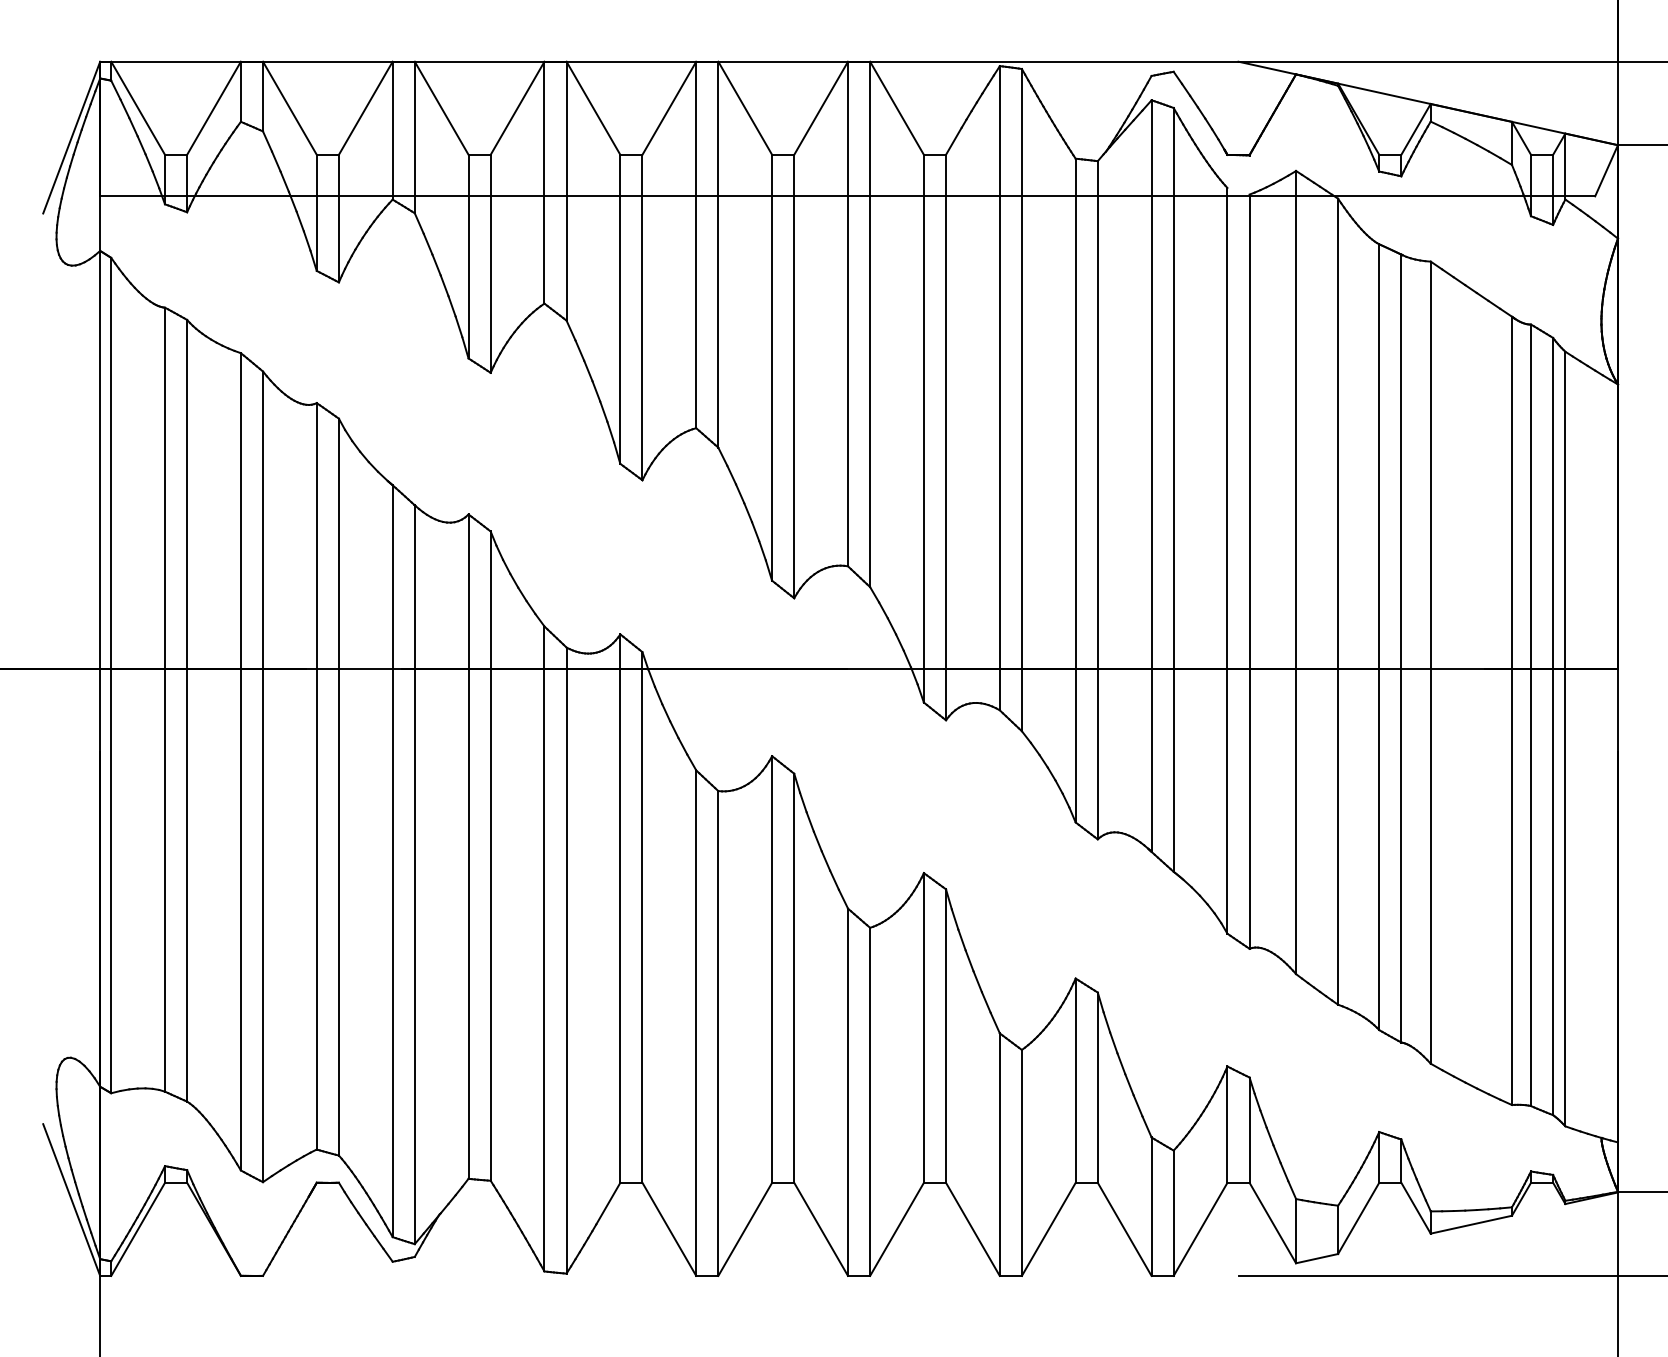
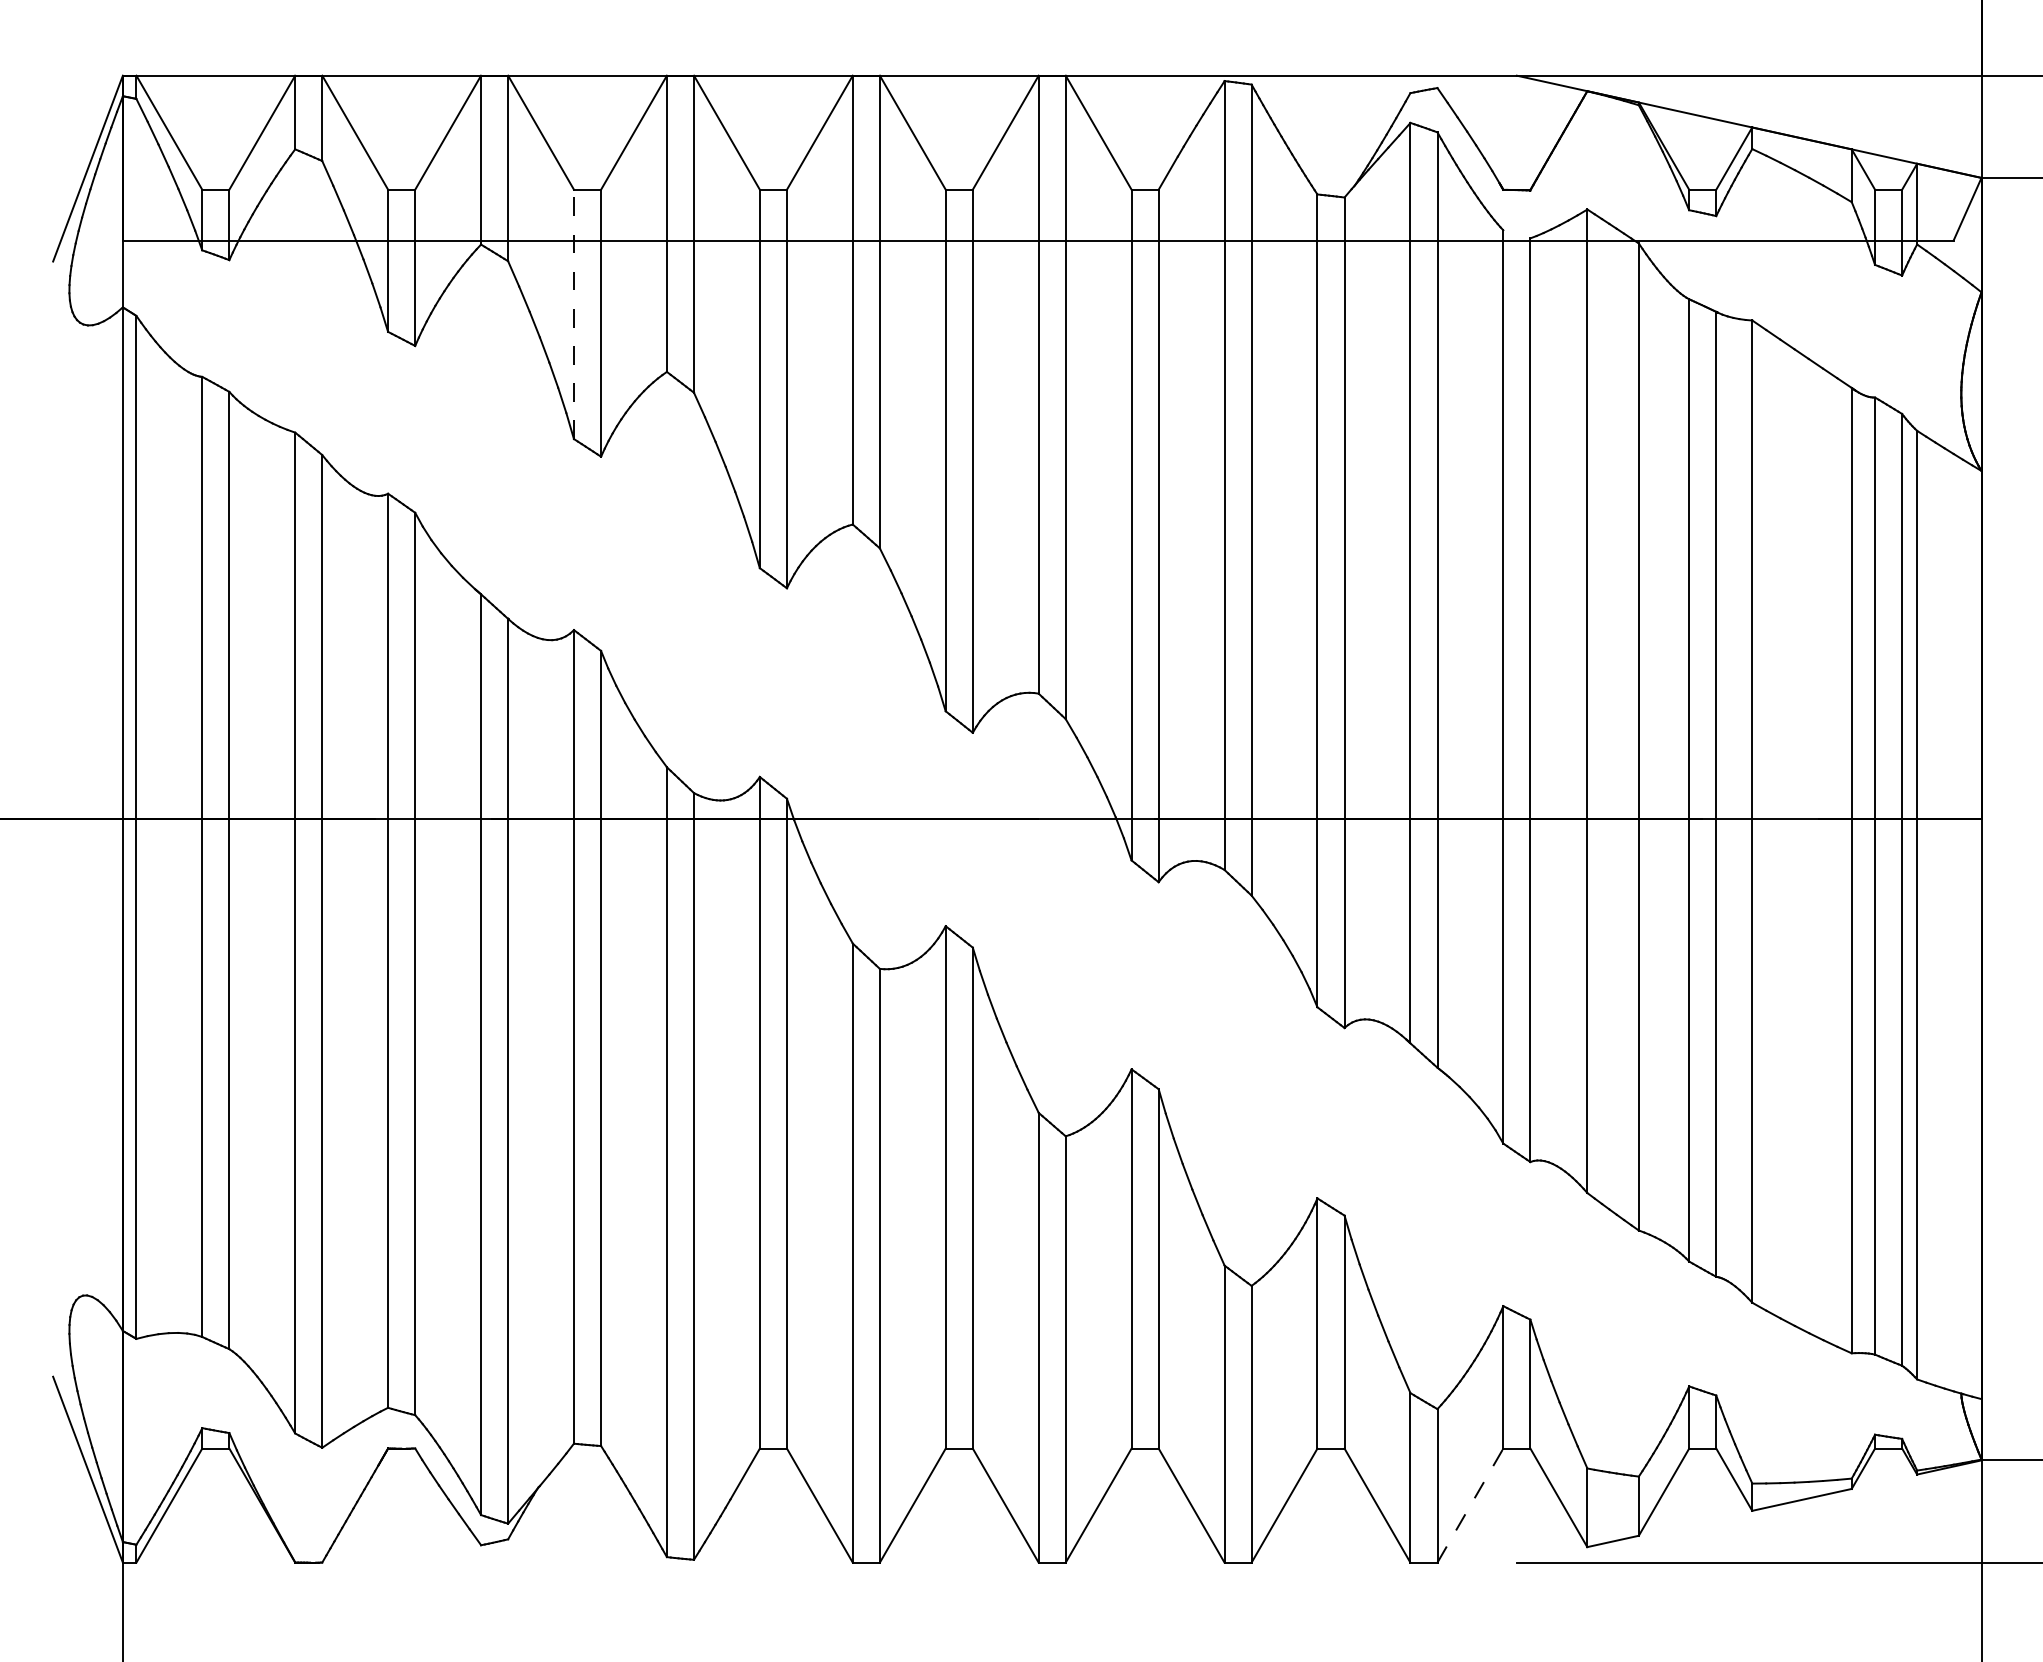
line: (468, 256) -> (574, 314), solid -> dashed
line: (1200, 1229) -> (1470, 1505), solid -> dashed

